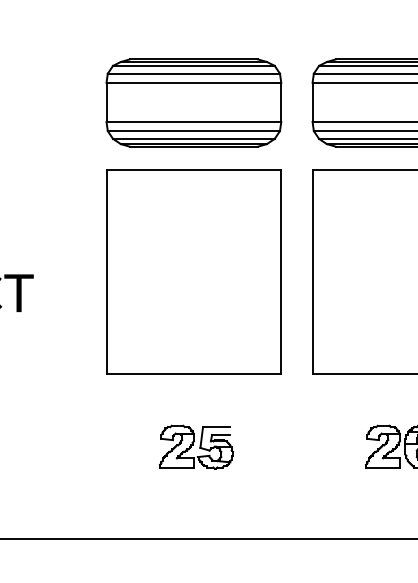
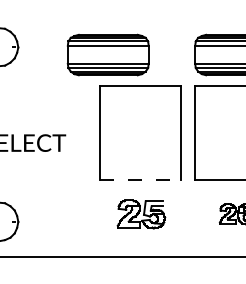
part: (192, 101) -> (107, 54), moved
line: (194, 373) -> (140, 180), solid -> dashed
part: (196, 447) -> (141, 214), size x1.4

